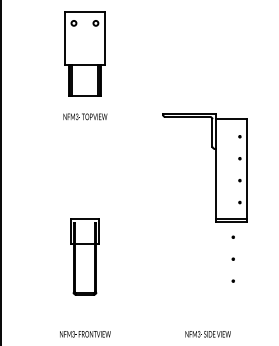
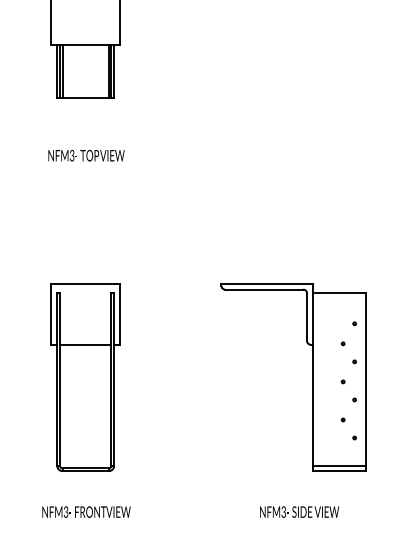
text: (85, 116) -> (86, 155), moved
part: (215, 167) -> (312, 377), moved
part: (84, 256) -> (84, 377), size x1.43

